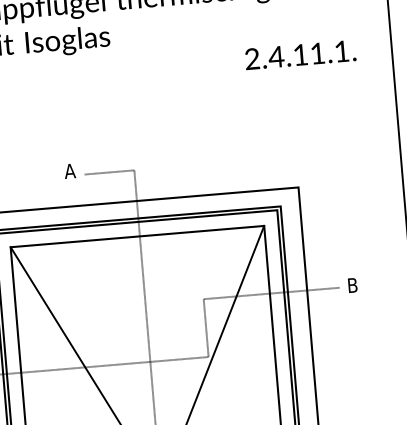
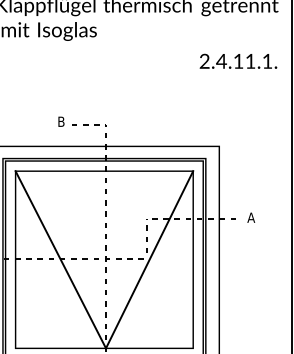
text: (300, 53) -> (238, 60), moved
text: (70, 170) -> (61, 121), A -> B
text: (352, 285) -> (251, 217), B -> A

